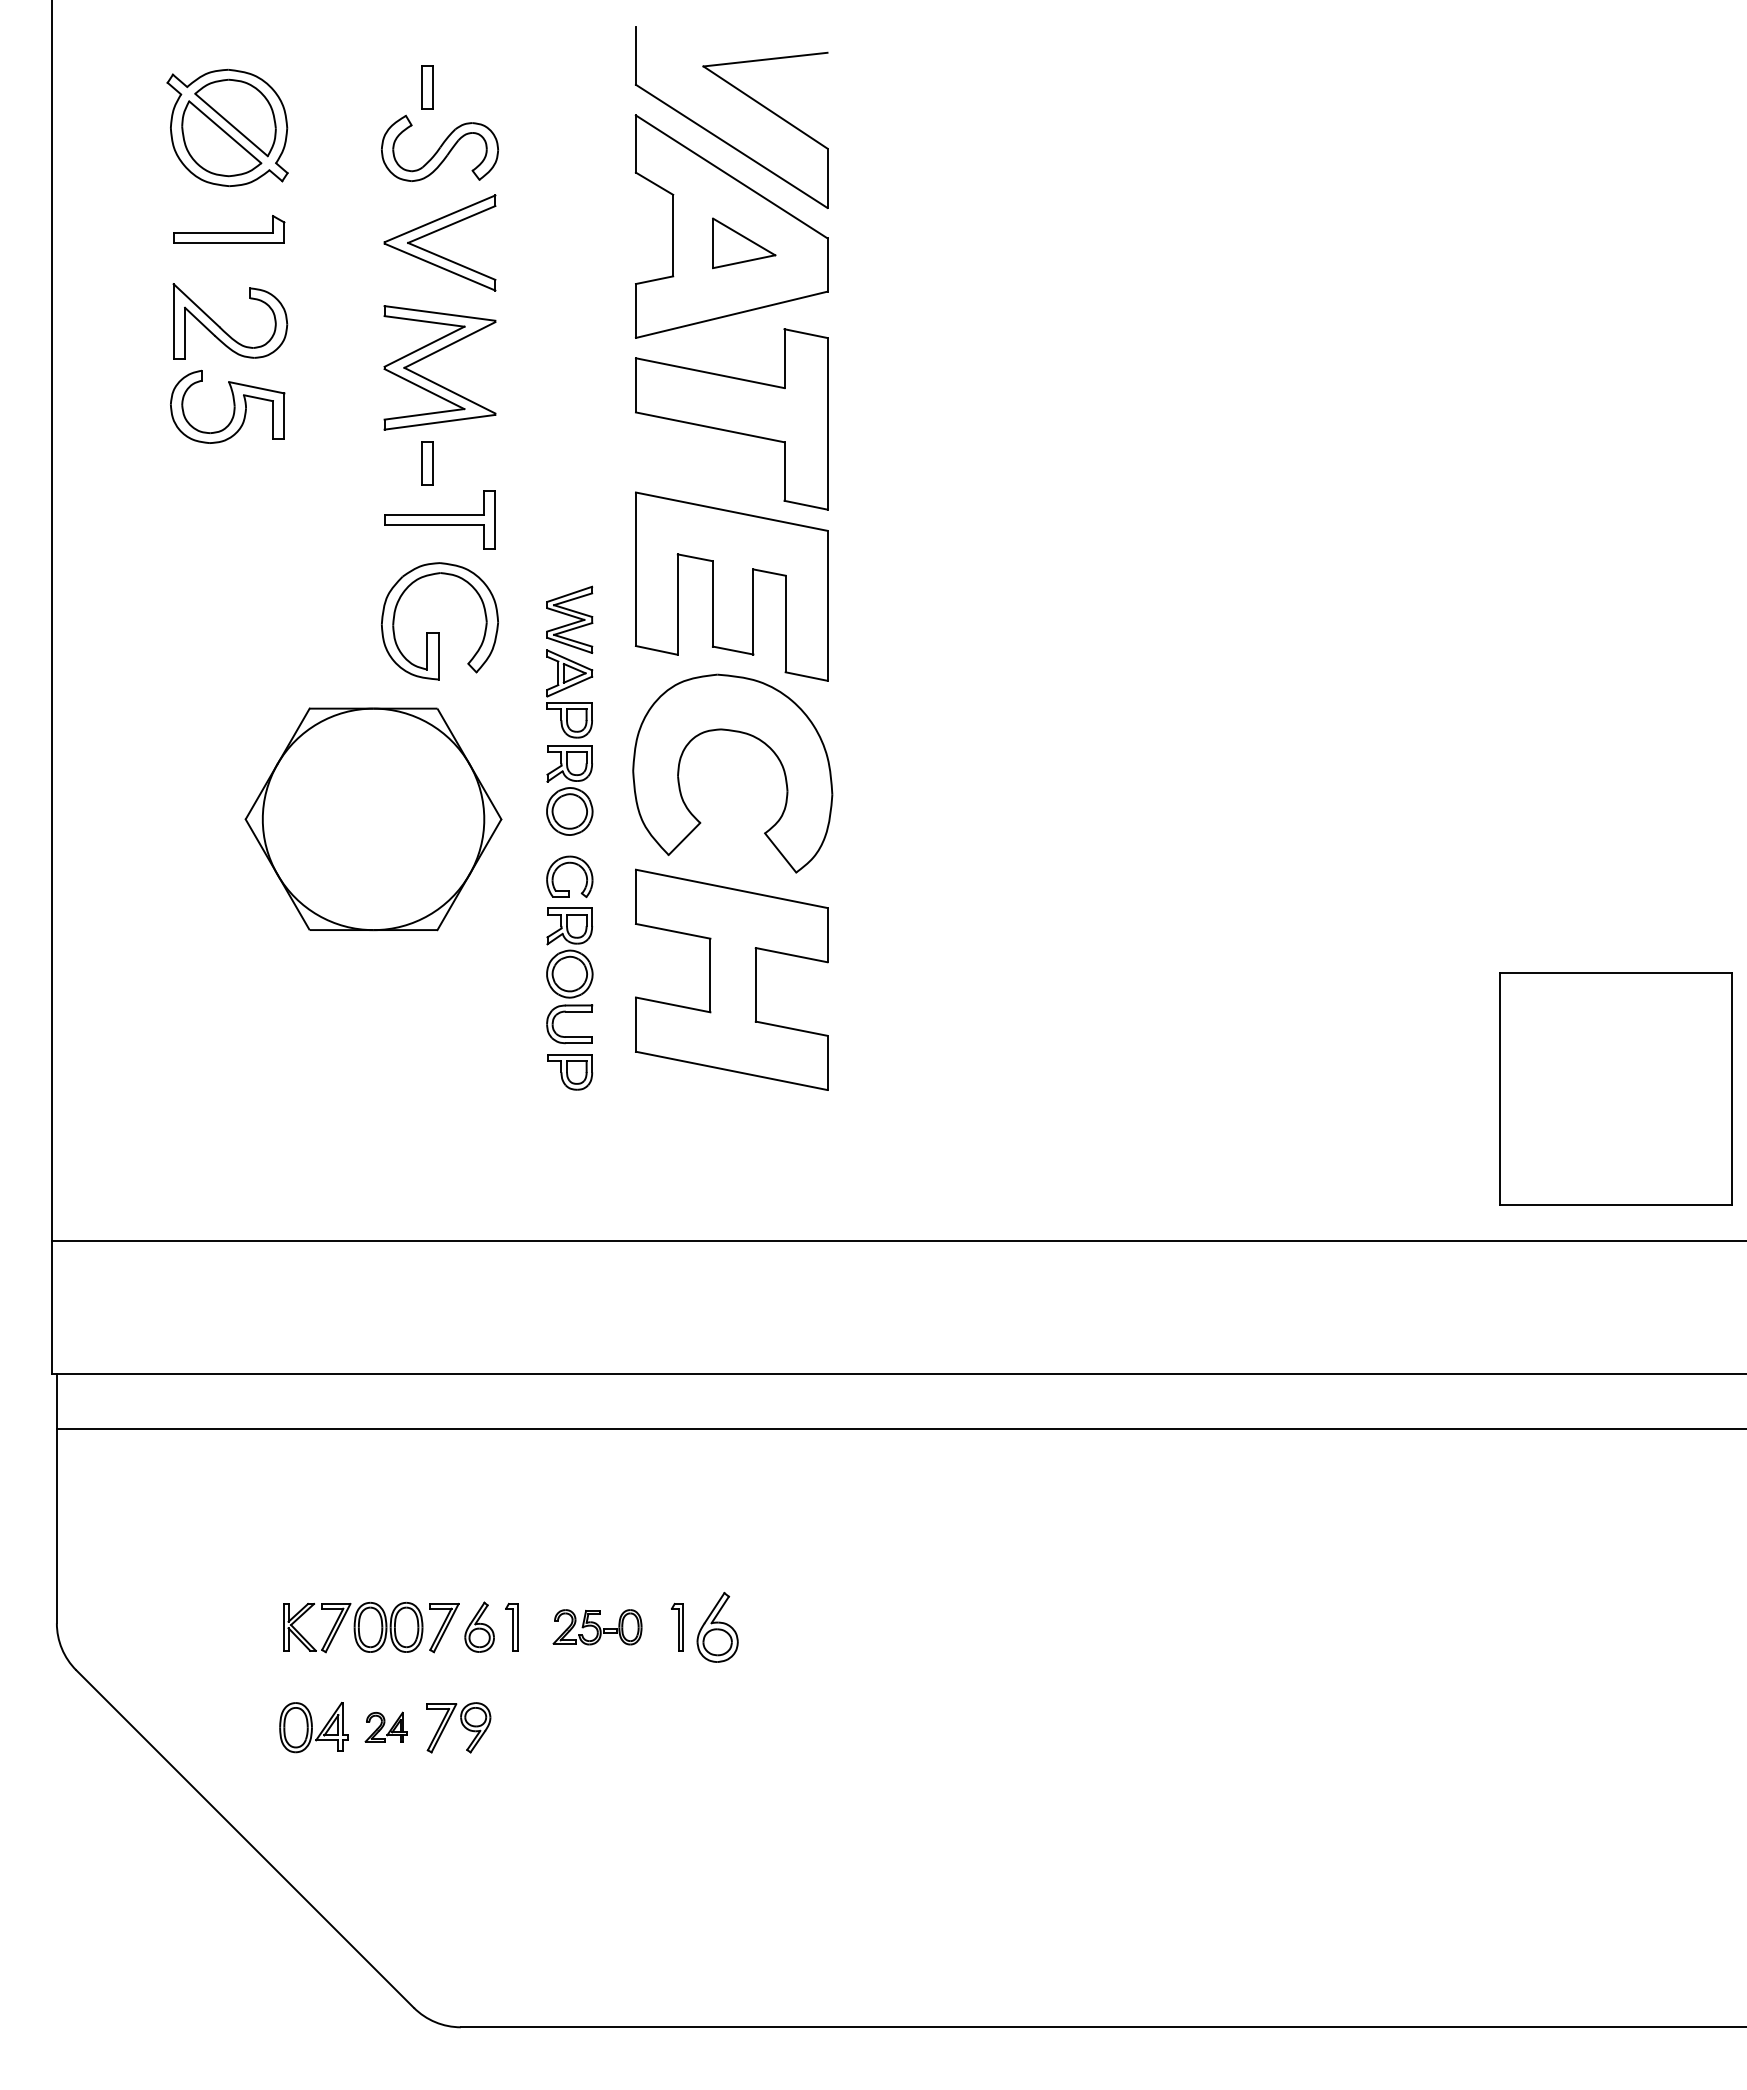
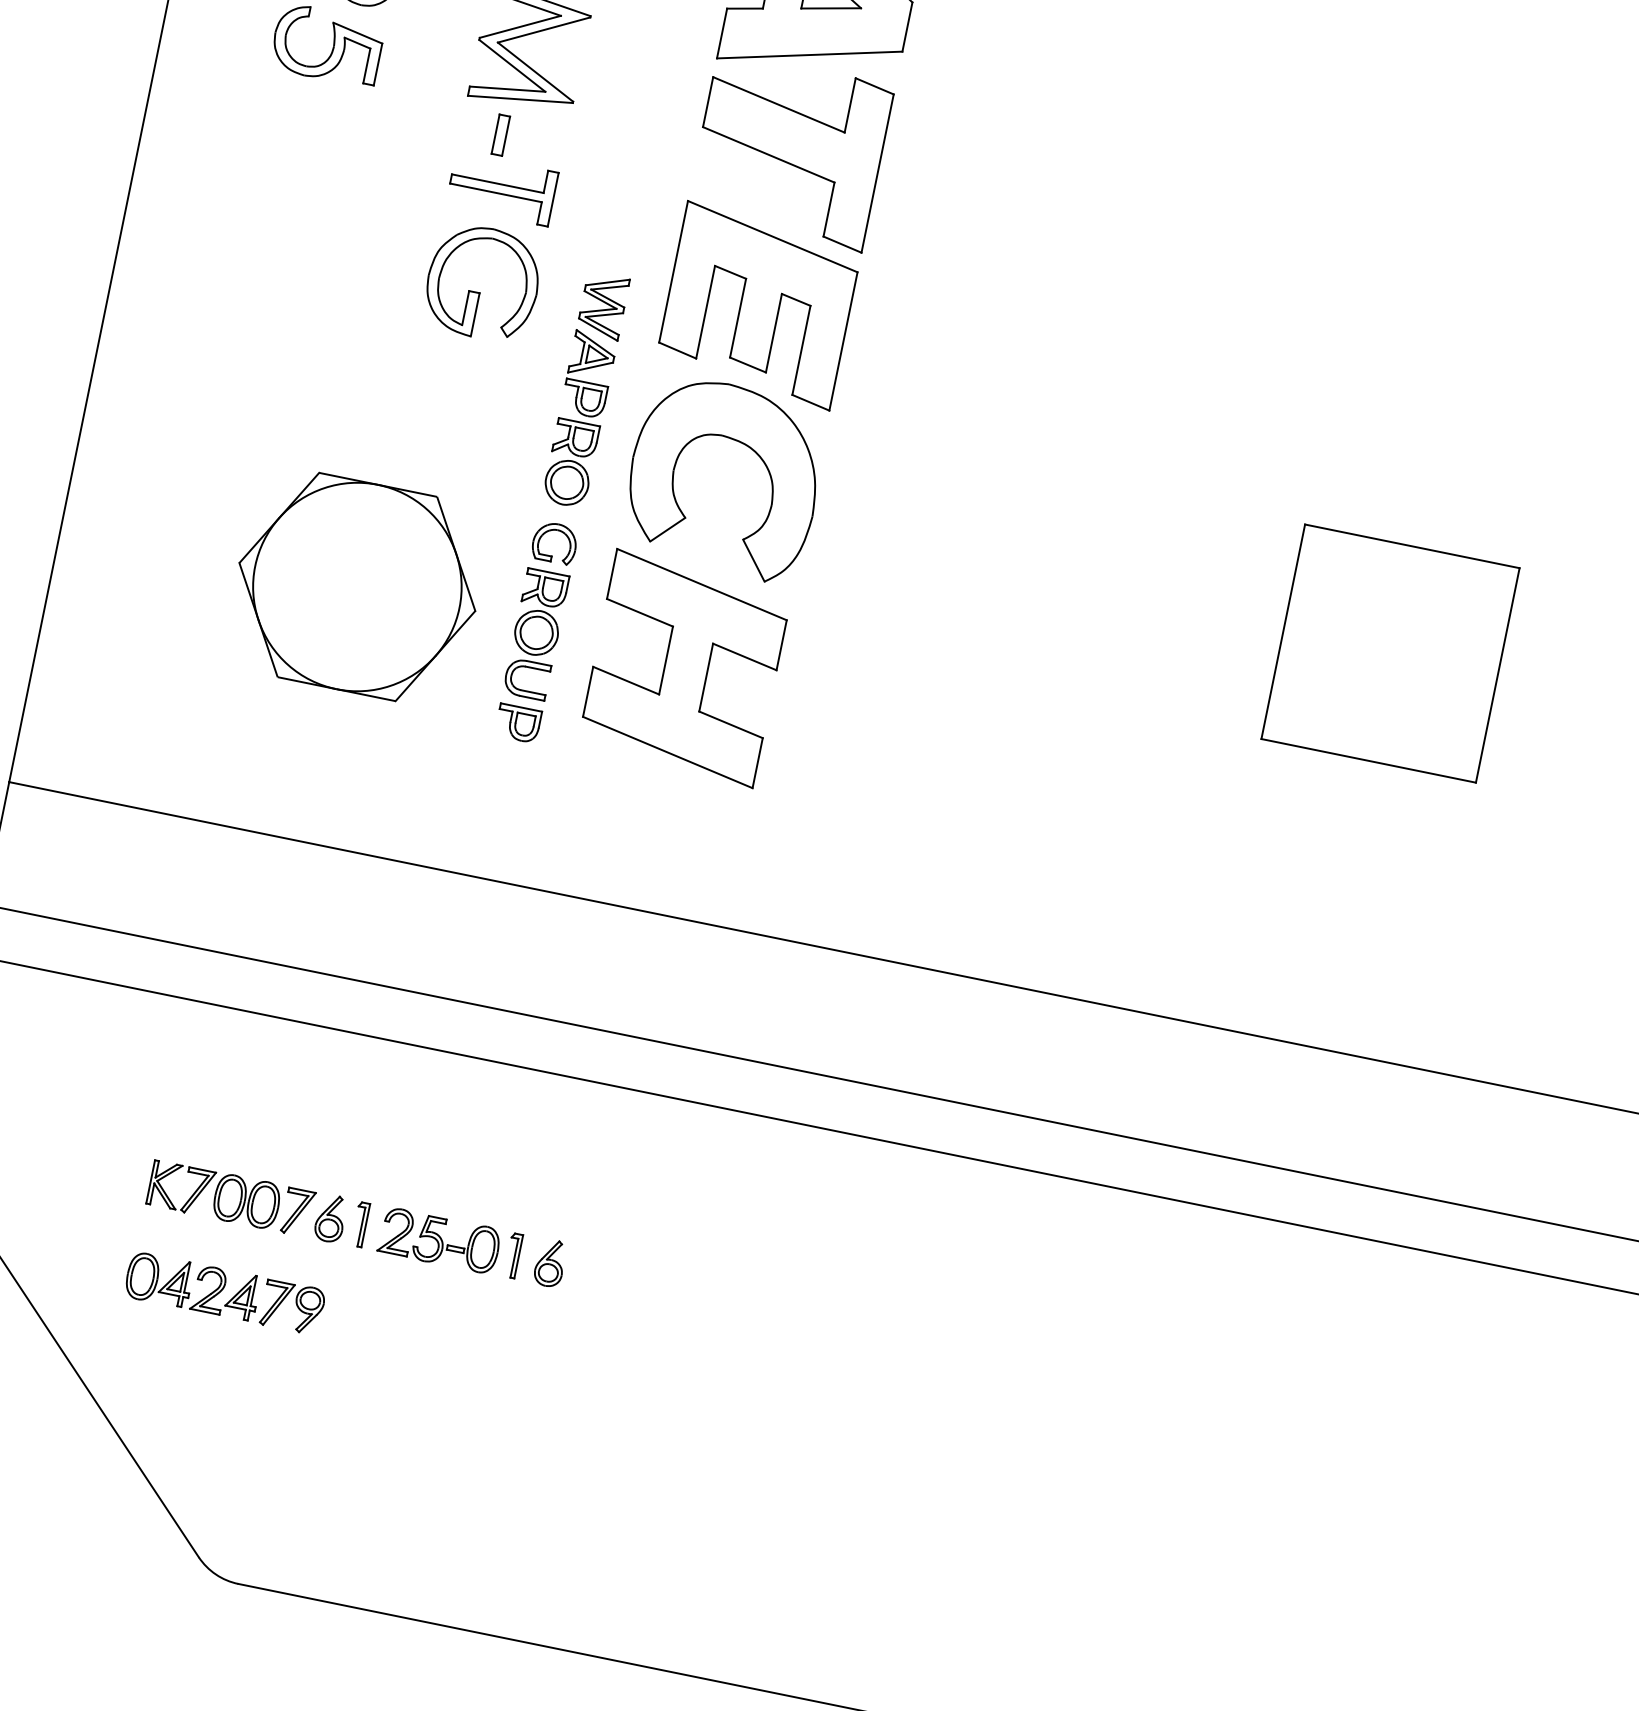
part: (373, 819) -> (357, 587), moved
part: (1615, 1088) -> (1390, 653), moved
part: (597, 1626) -> (439, 1239), size x1.43
part: (717, 1626) -> (550, 1262), size x0.71
part: (385, 1727) -> (225, 1293), size x1.67

